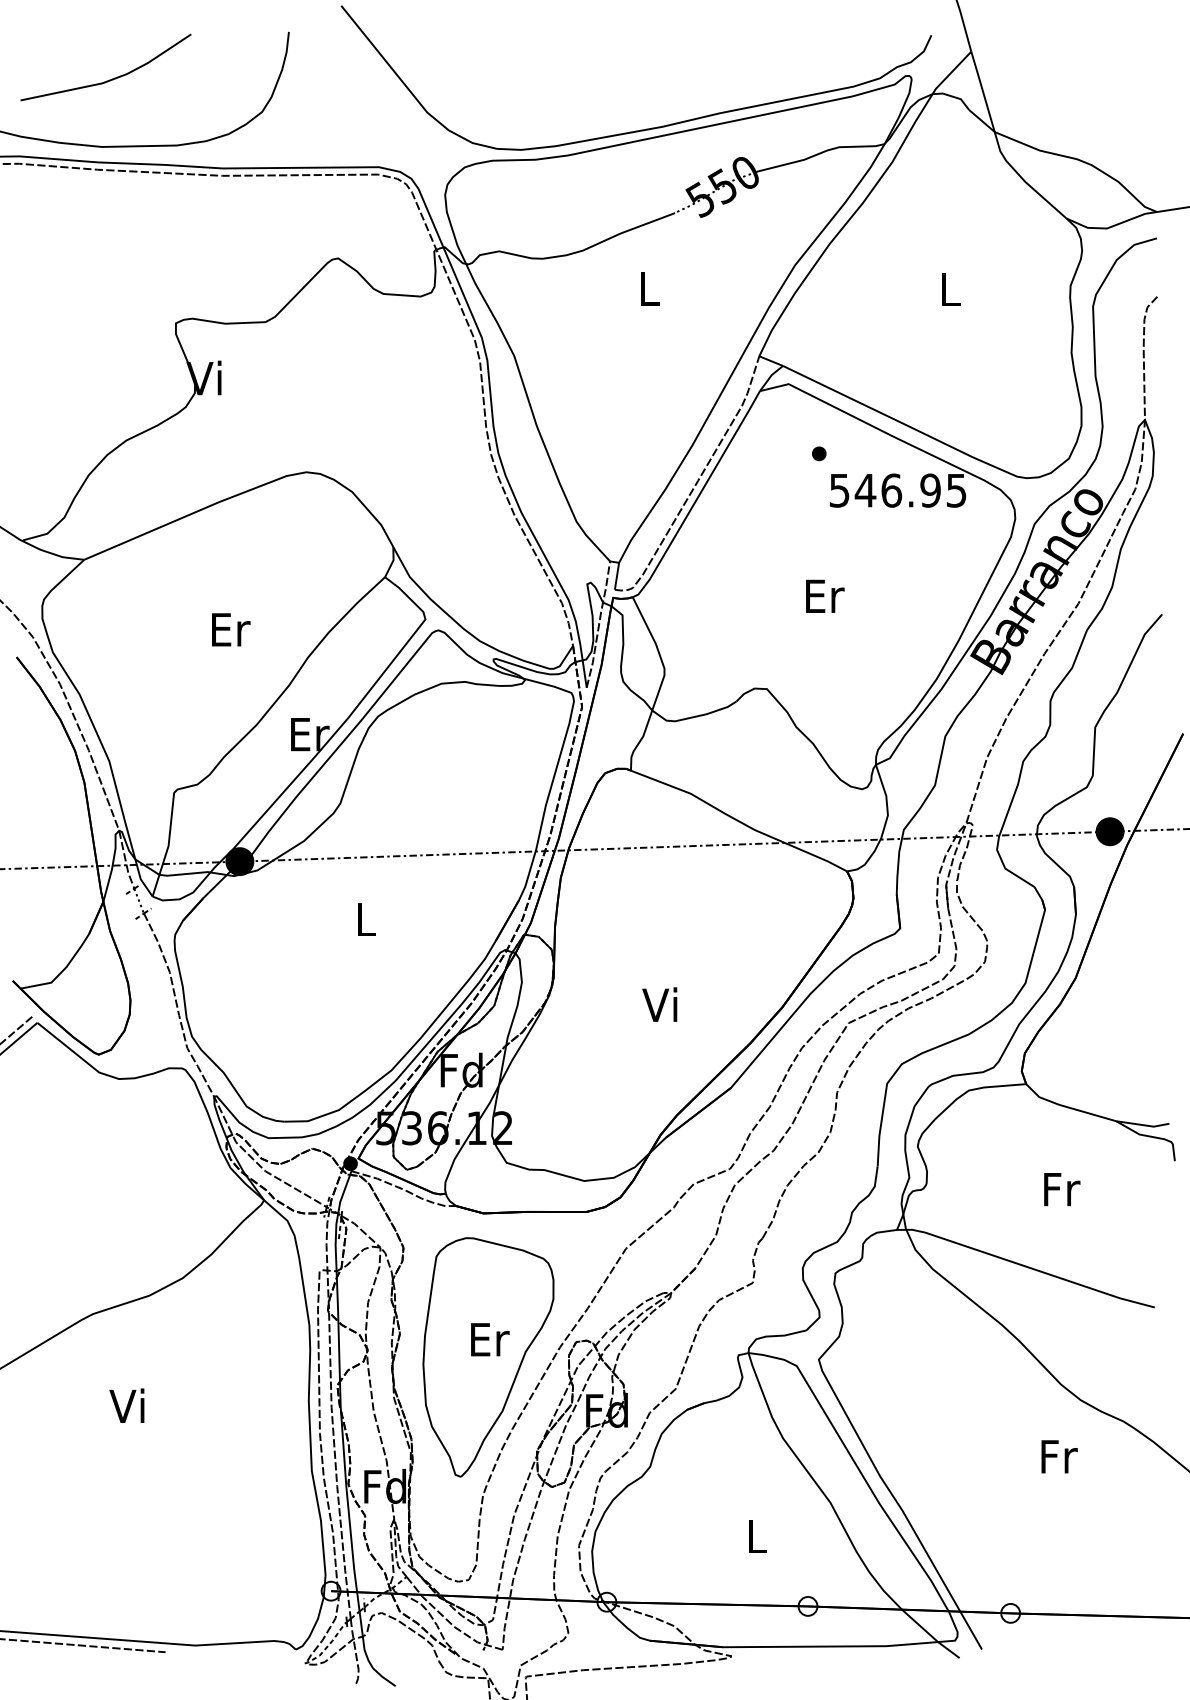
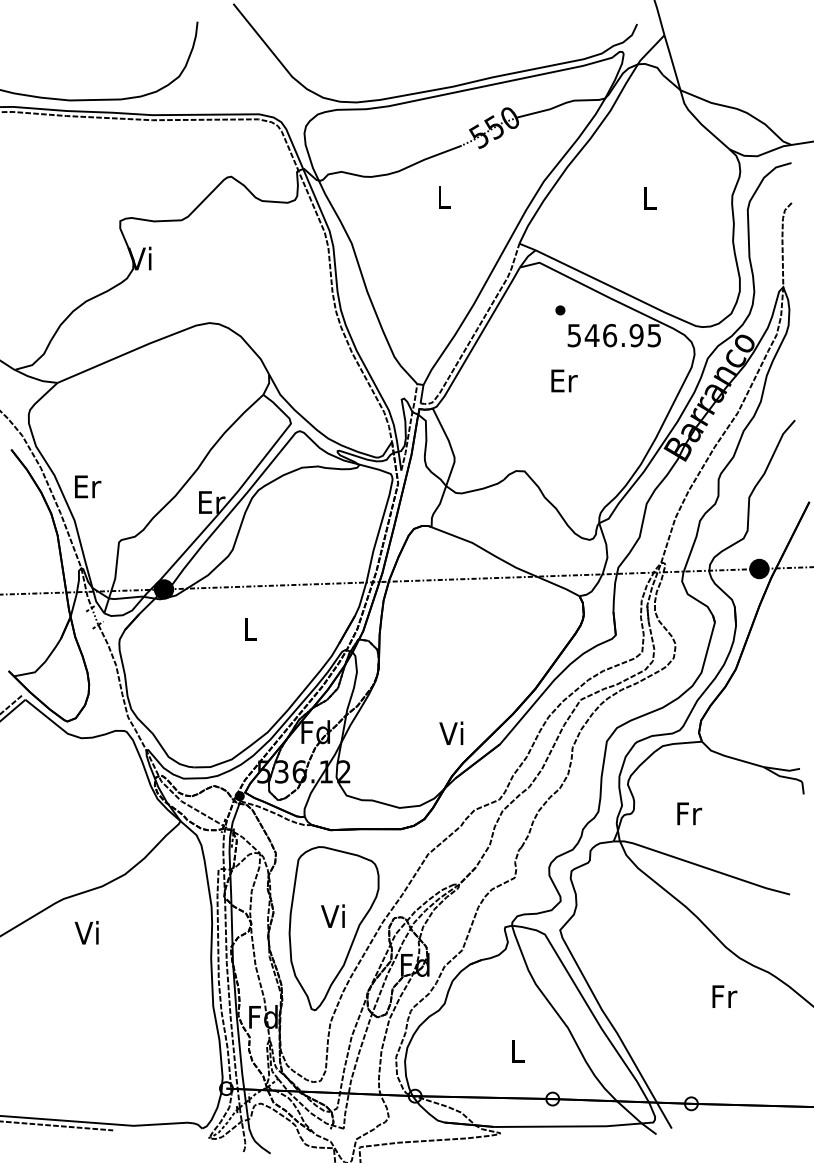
line: (110, 78) -> (75, 53), removed
text: (825, 595) -> (564, 380), moved
text: (231, 629) -> (88, 486), moved
text: (660, 1003) -> (451, 732), moved
text: (1061, 1189) -> (689, 813), moved
text: (489, 1338) -> (334, 915), Er -> Vi
text: (126, 1405) -> (86, 932), moved

